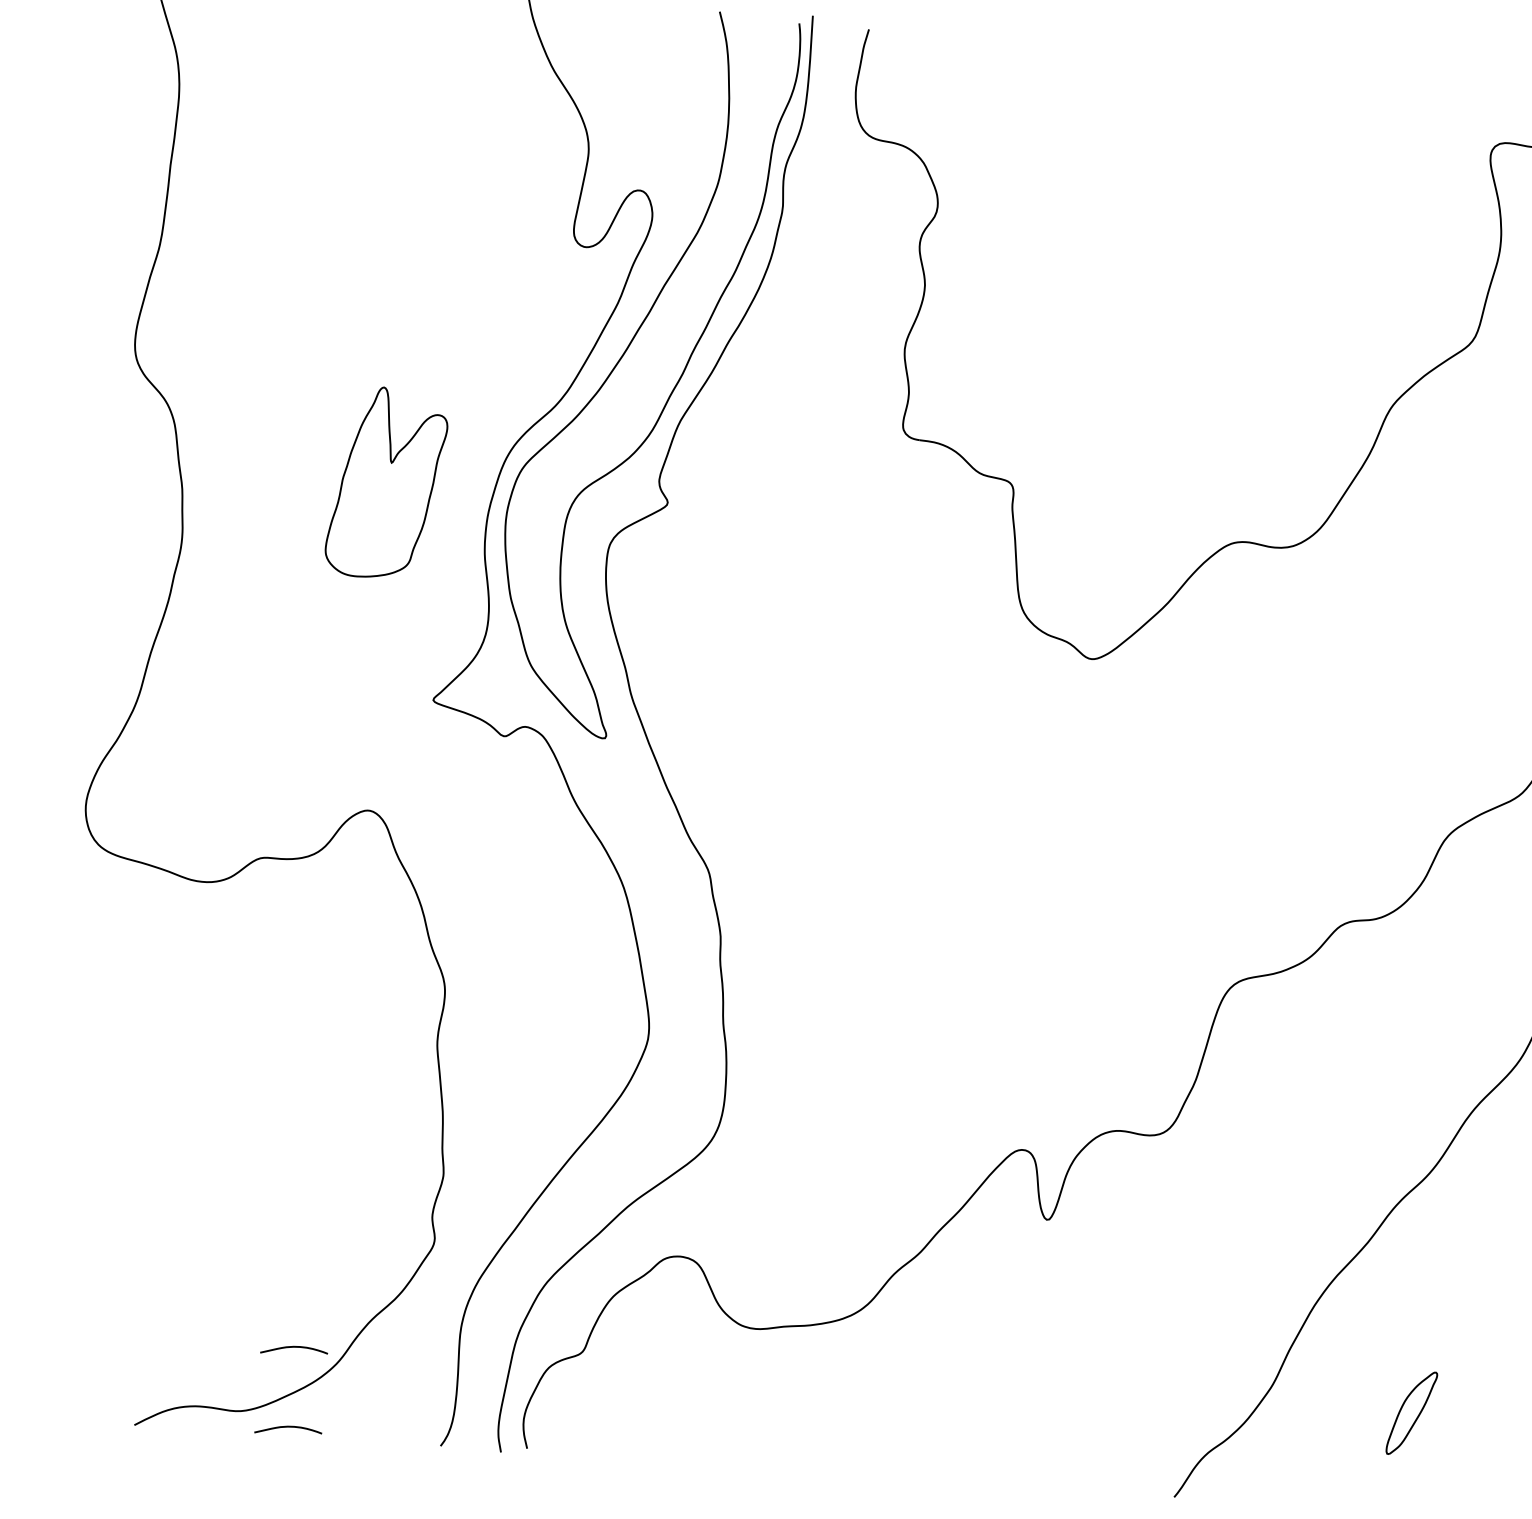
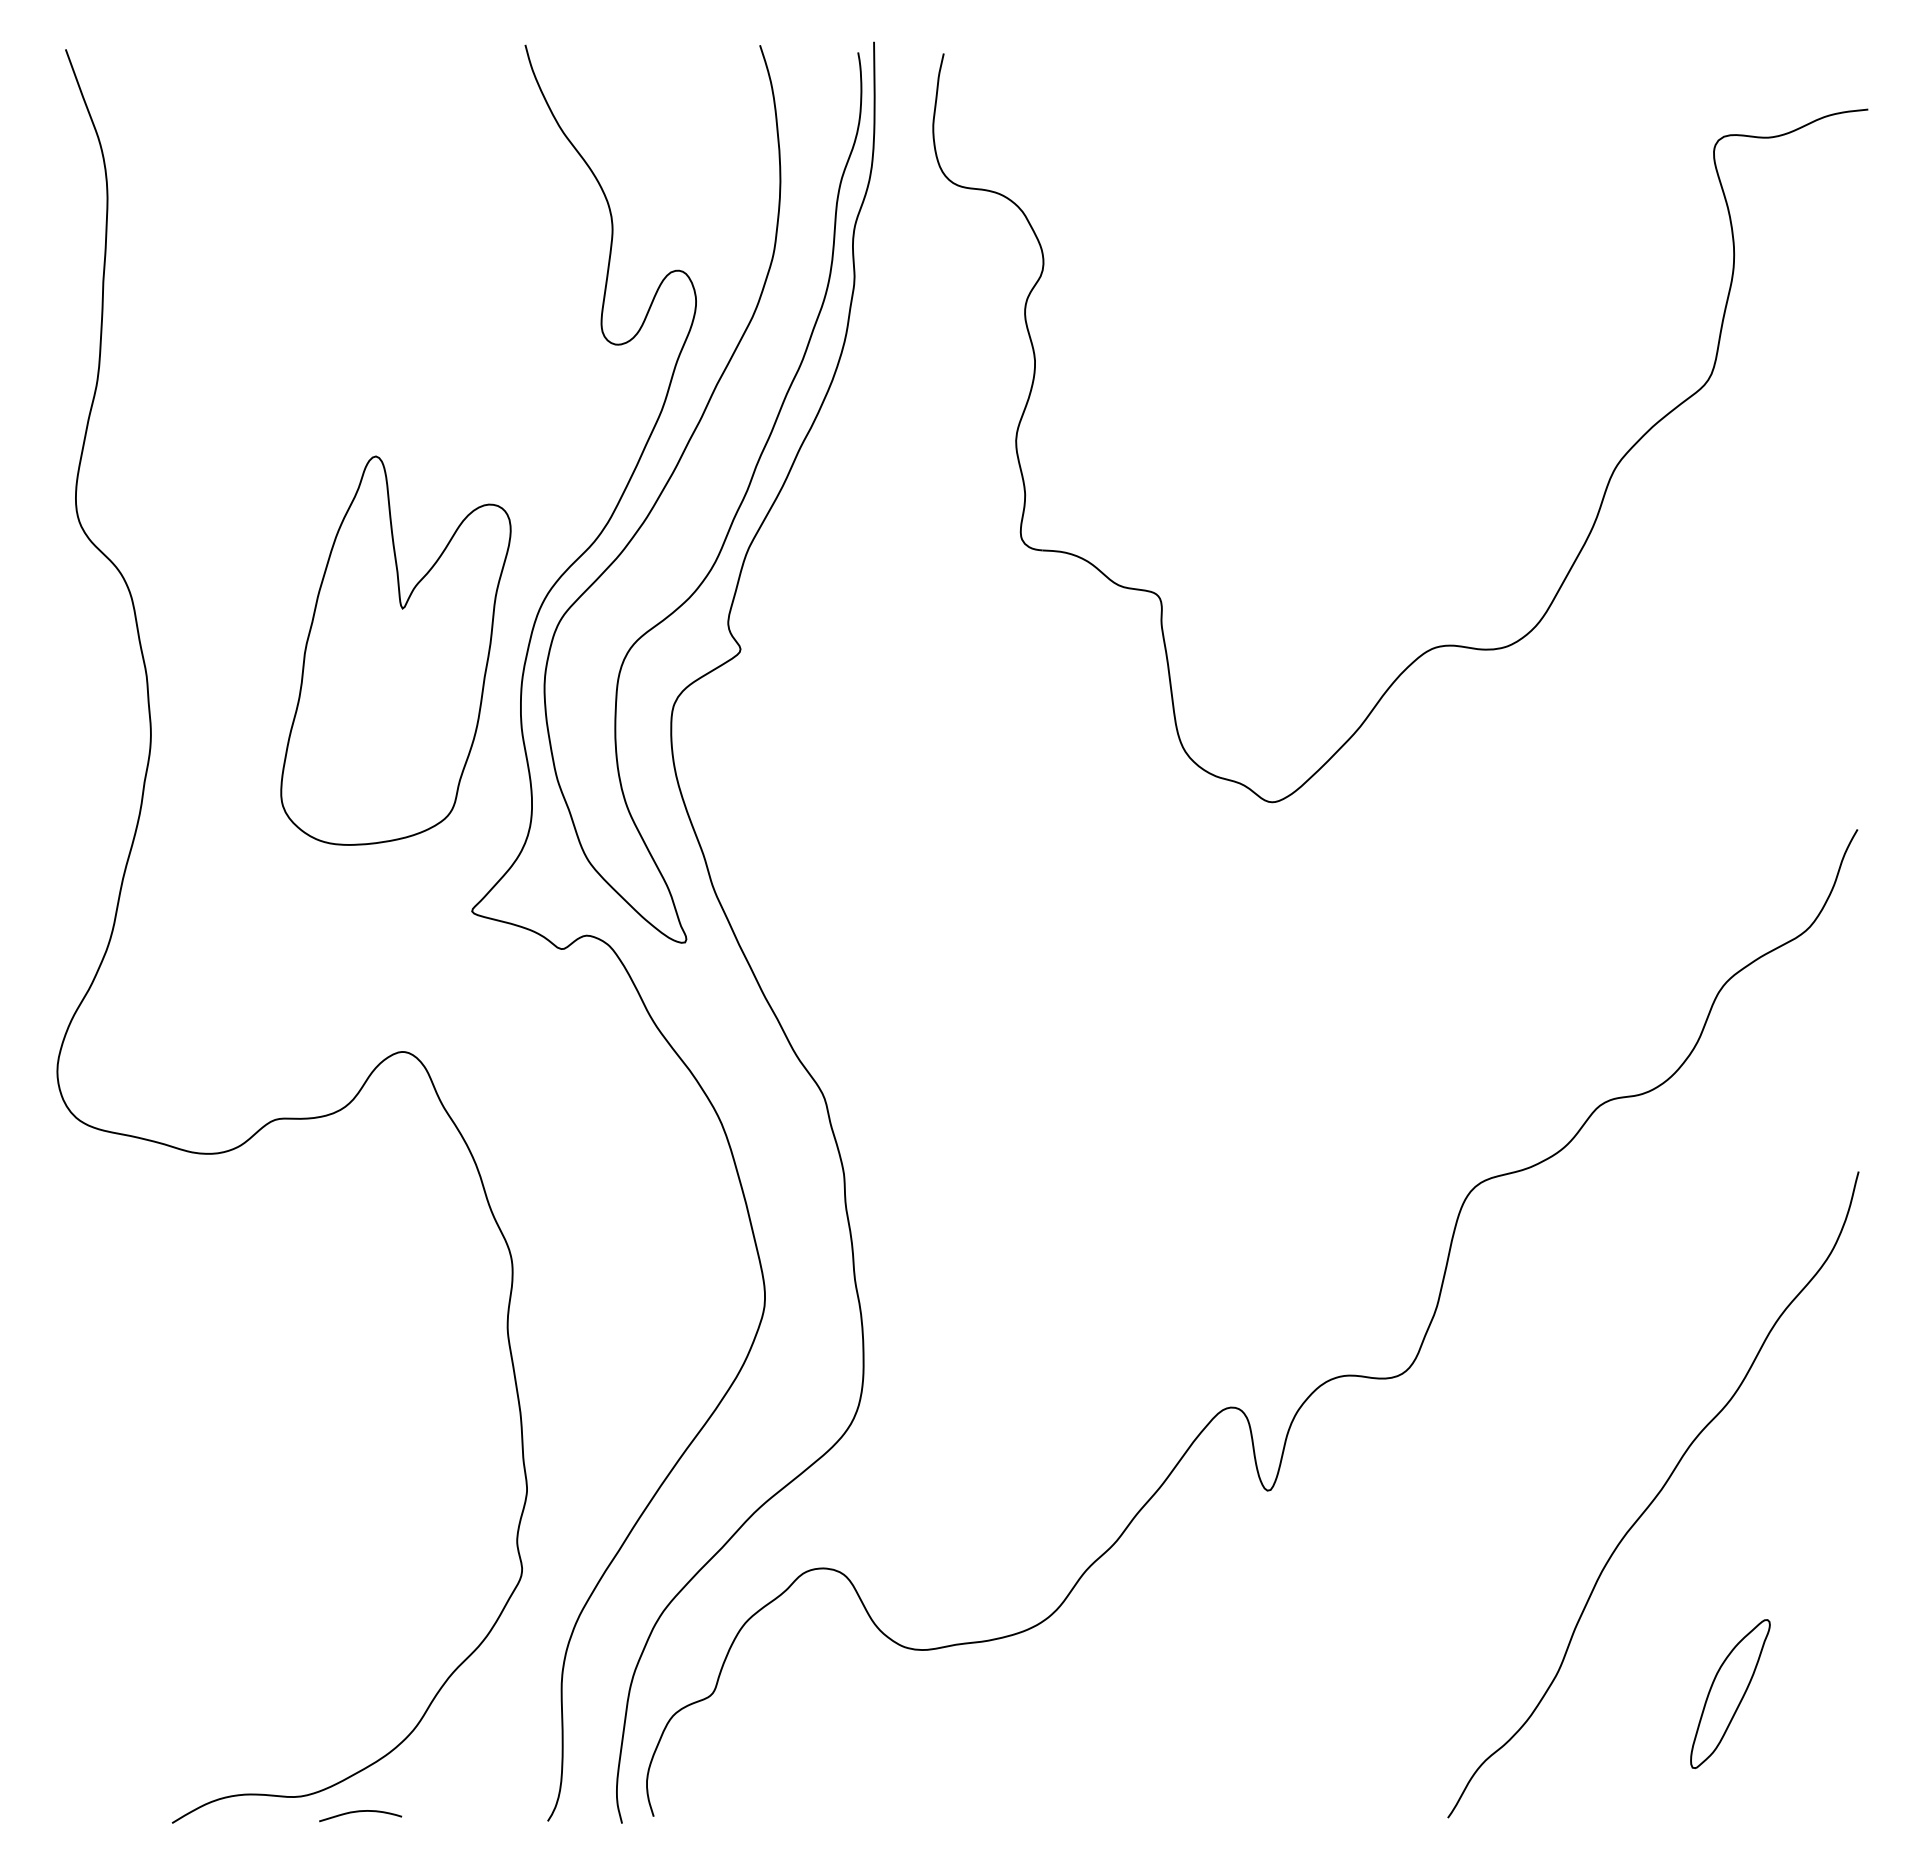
part: (386, 483) -> (395, 650), size x1.67
curve: (294, 1347) -> (360, 1714), removed
part: (1411, 1413) -> (1730, 1694), size x1.43

